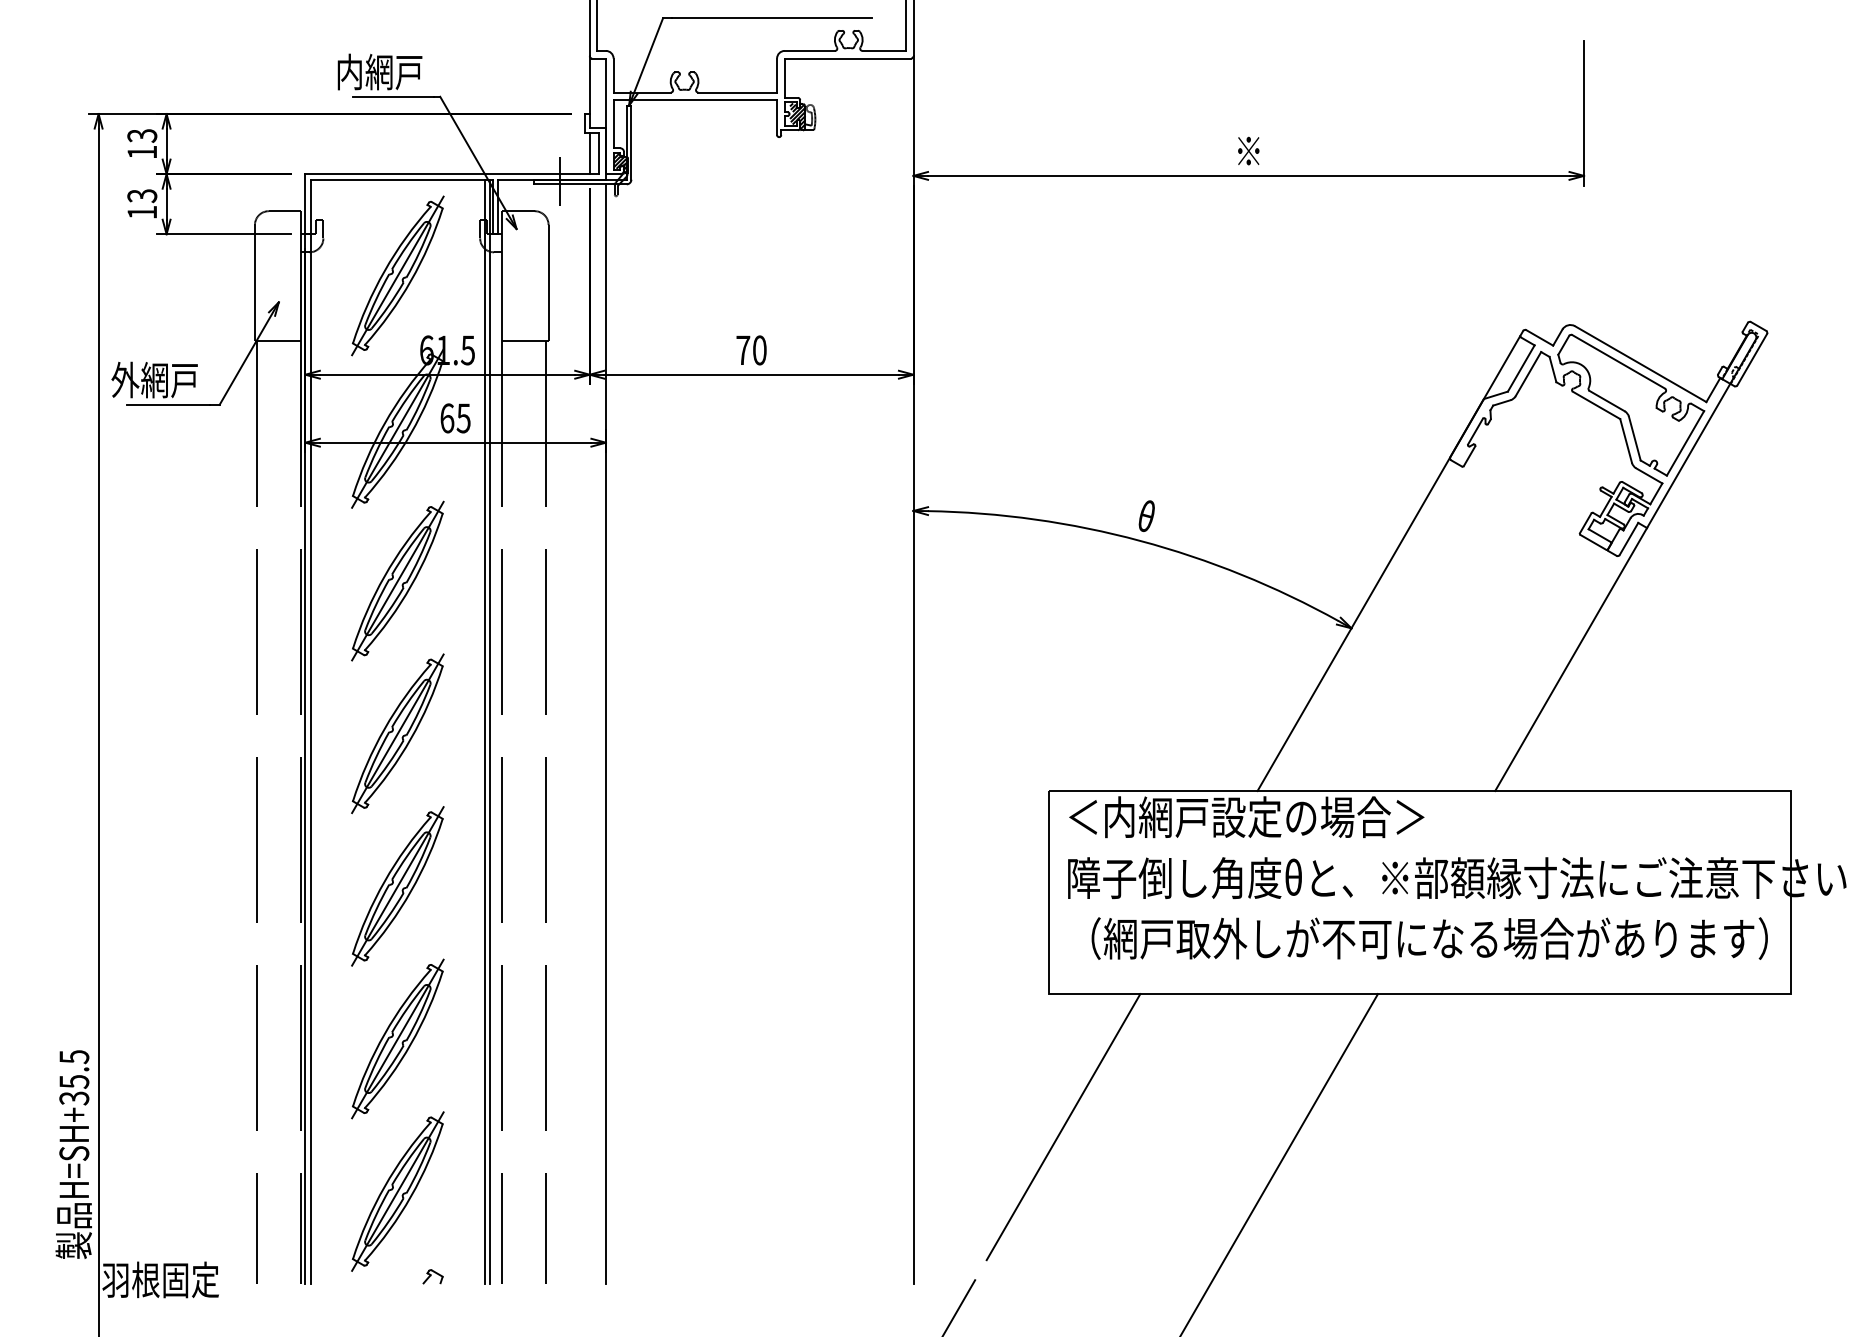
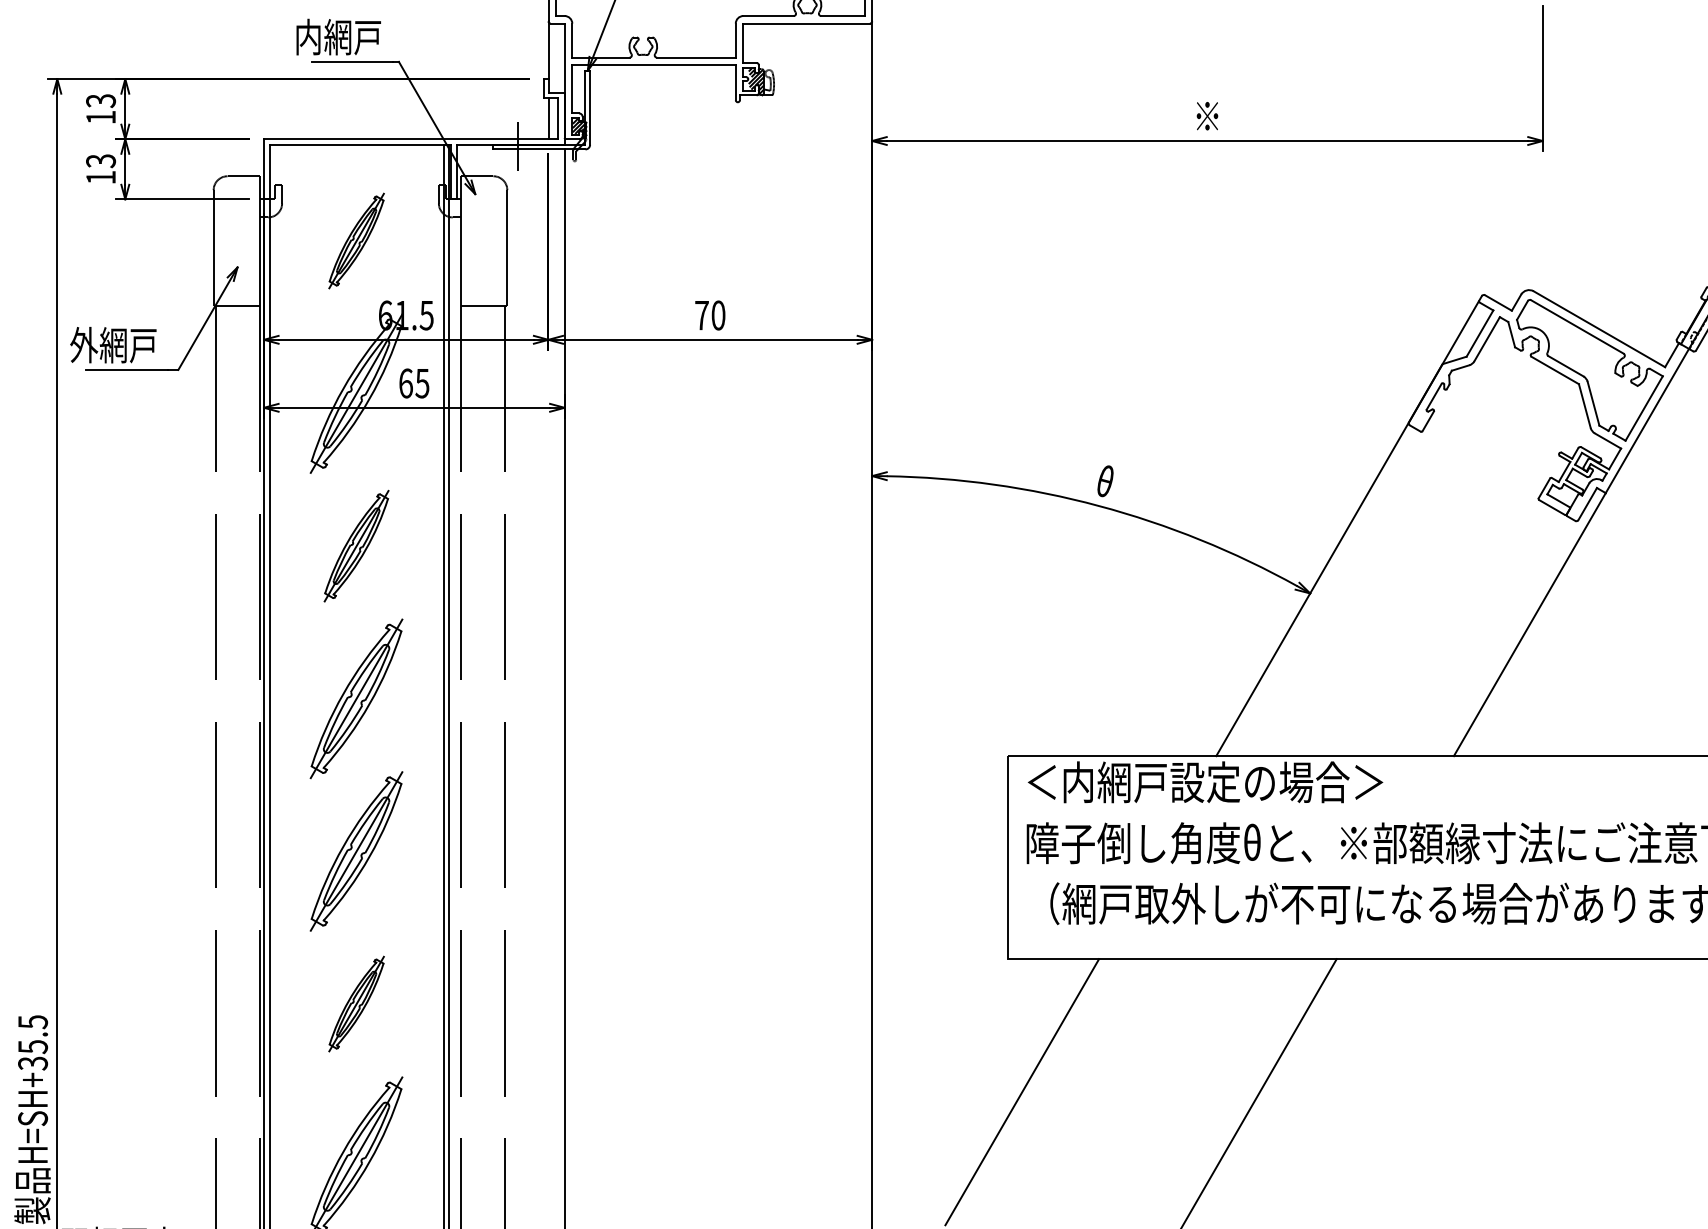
part: (397, 275) -> (356, 240), size x0.6
part: (397, 580) -> (356, 545), size x0.7
part: (397, 1038) -> (356, 1003), size x0.6

